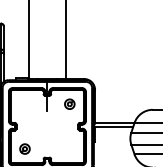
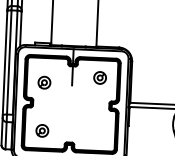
part: (24, 109) -> (43, 81), added

